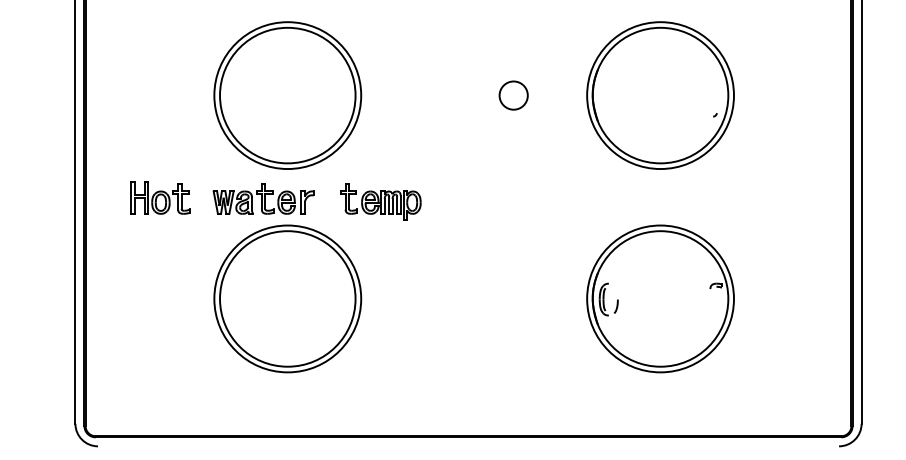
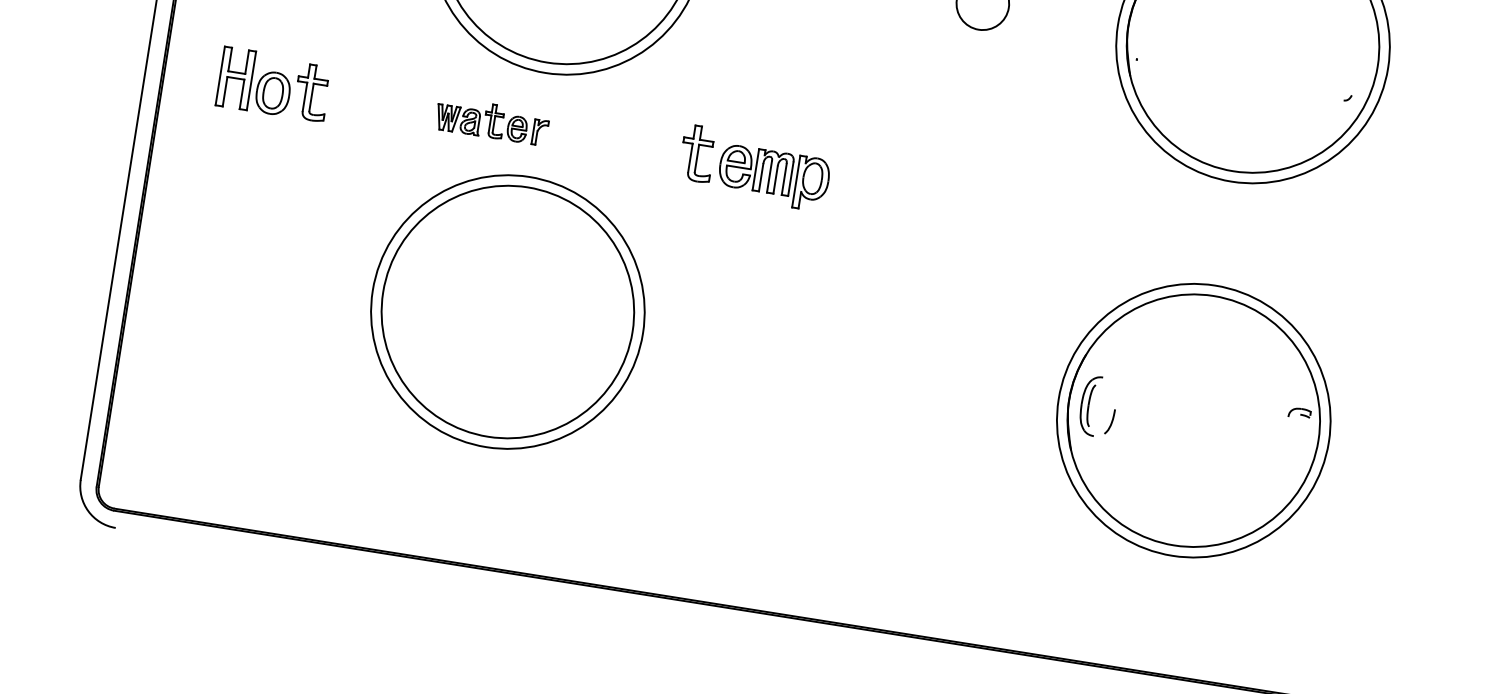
part: (160, 197) -> (273, 83), moved
part: (263, 198) -> (492, 120), size x0.6
part: (380, 201) -> (754, 167), moved

